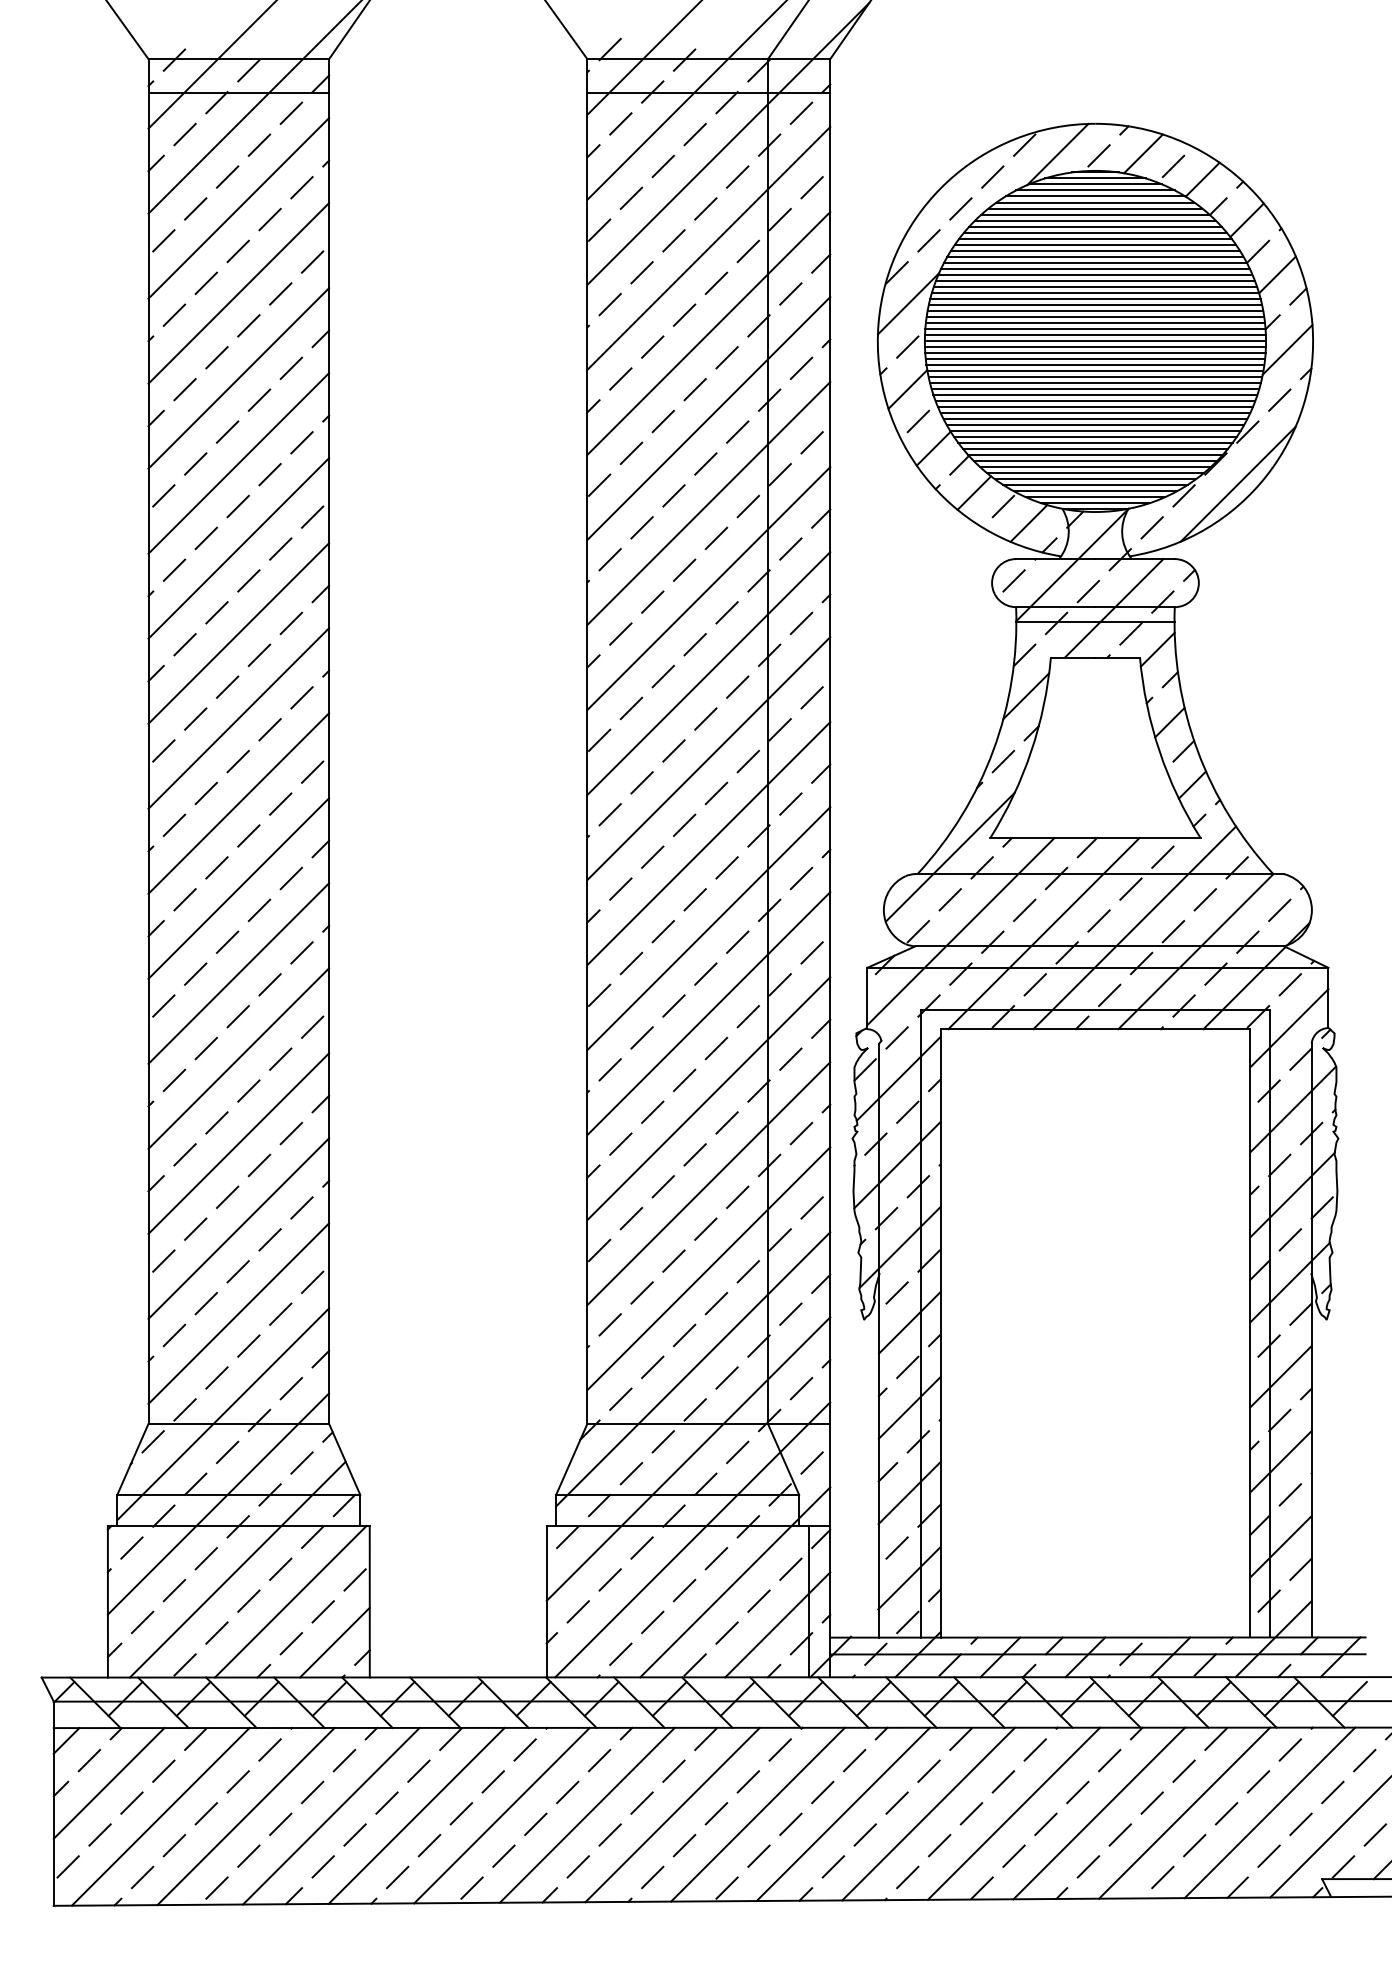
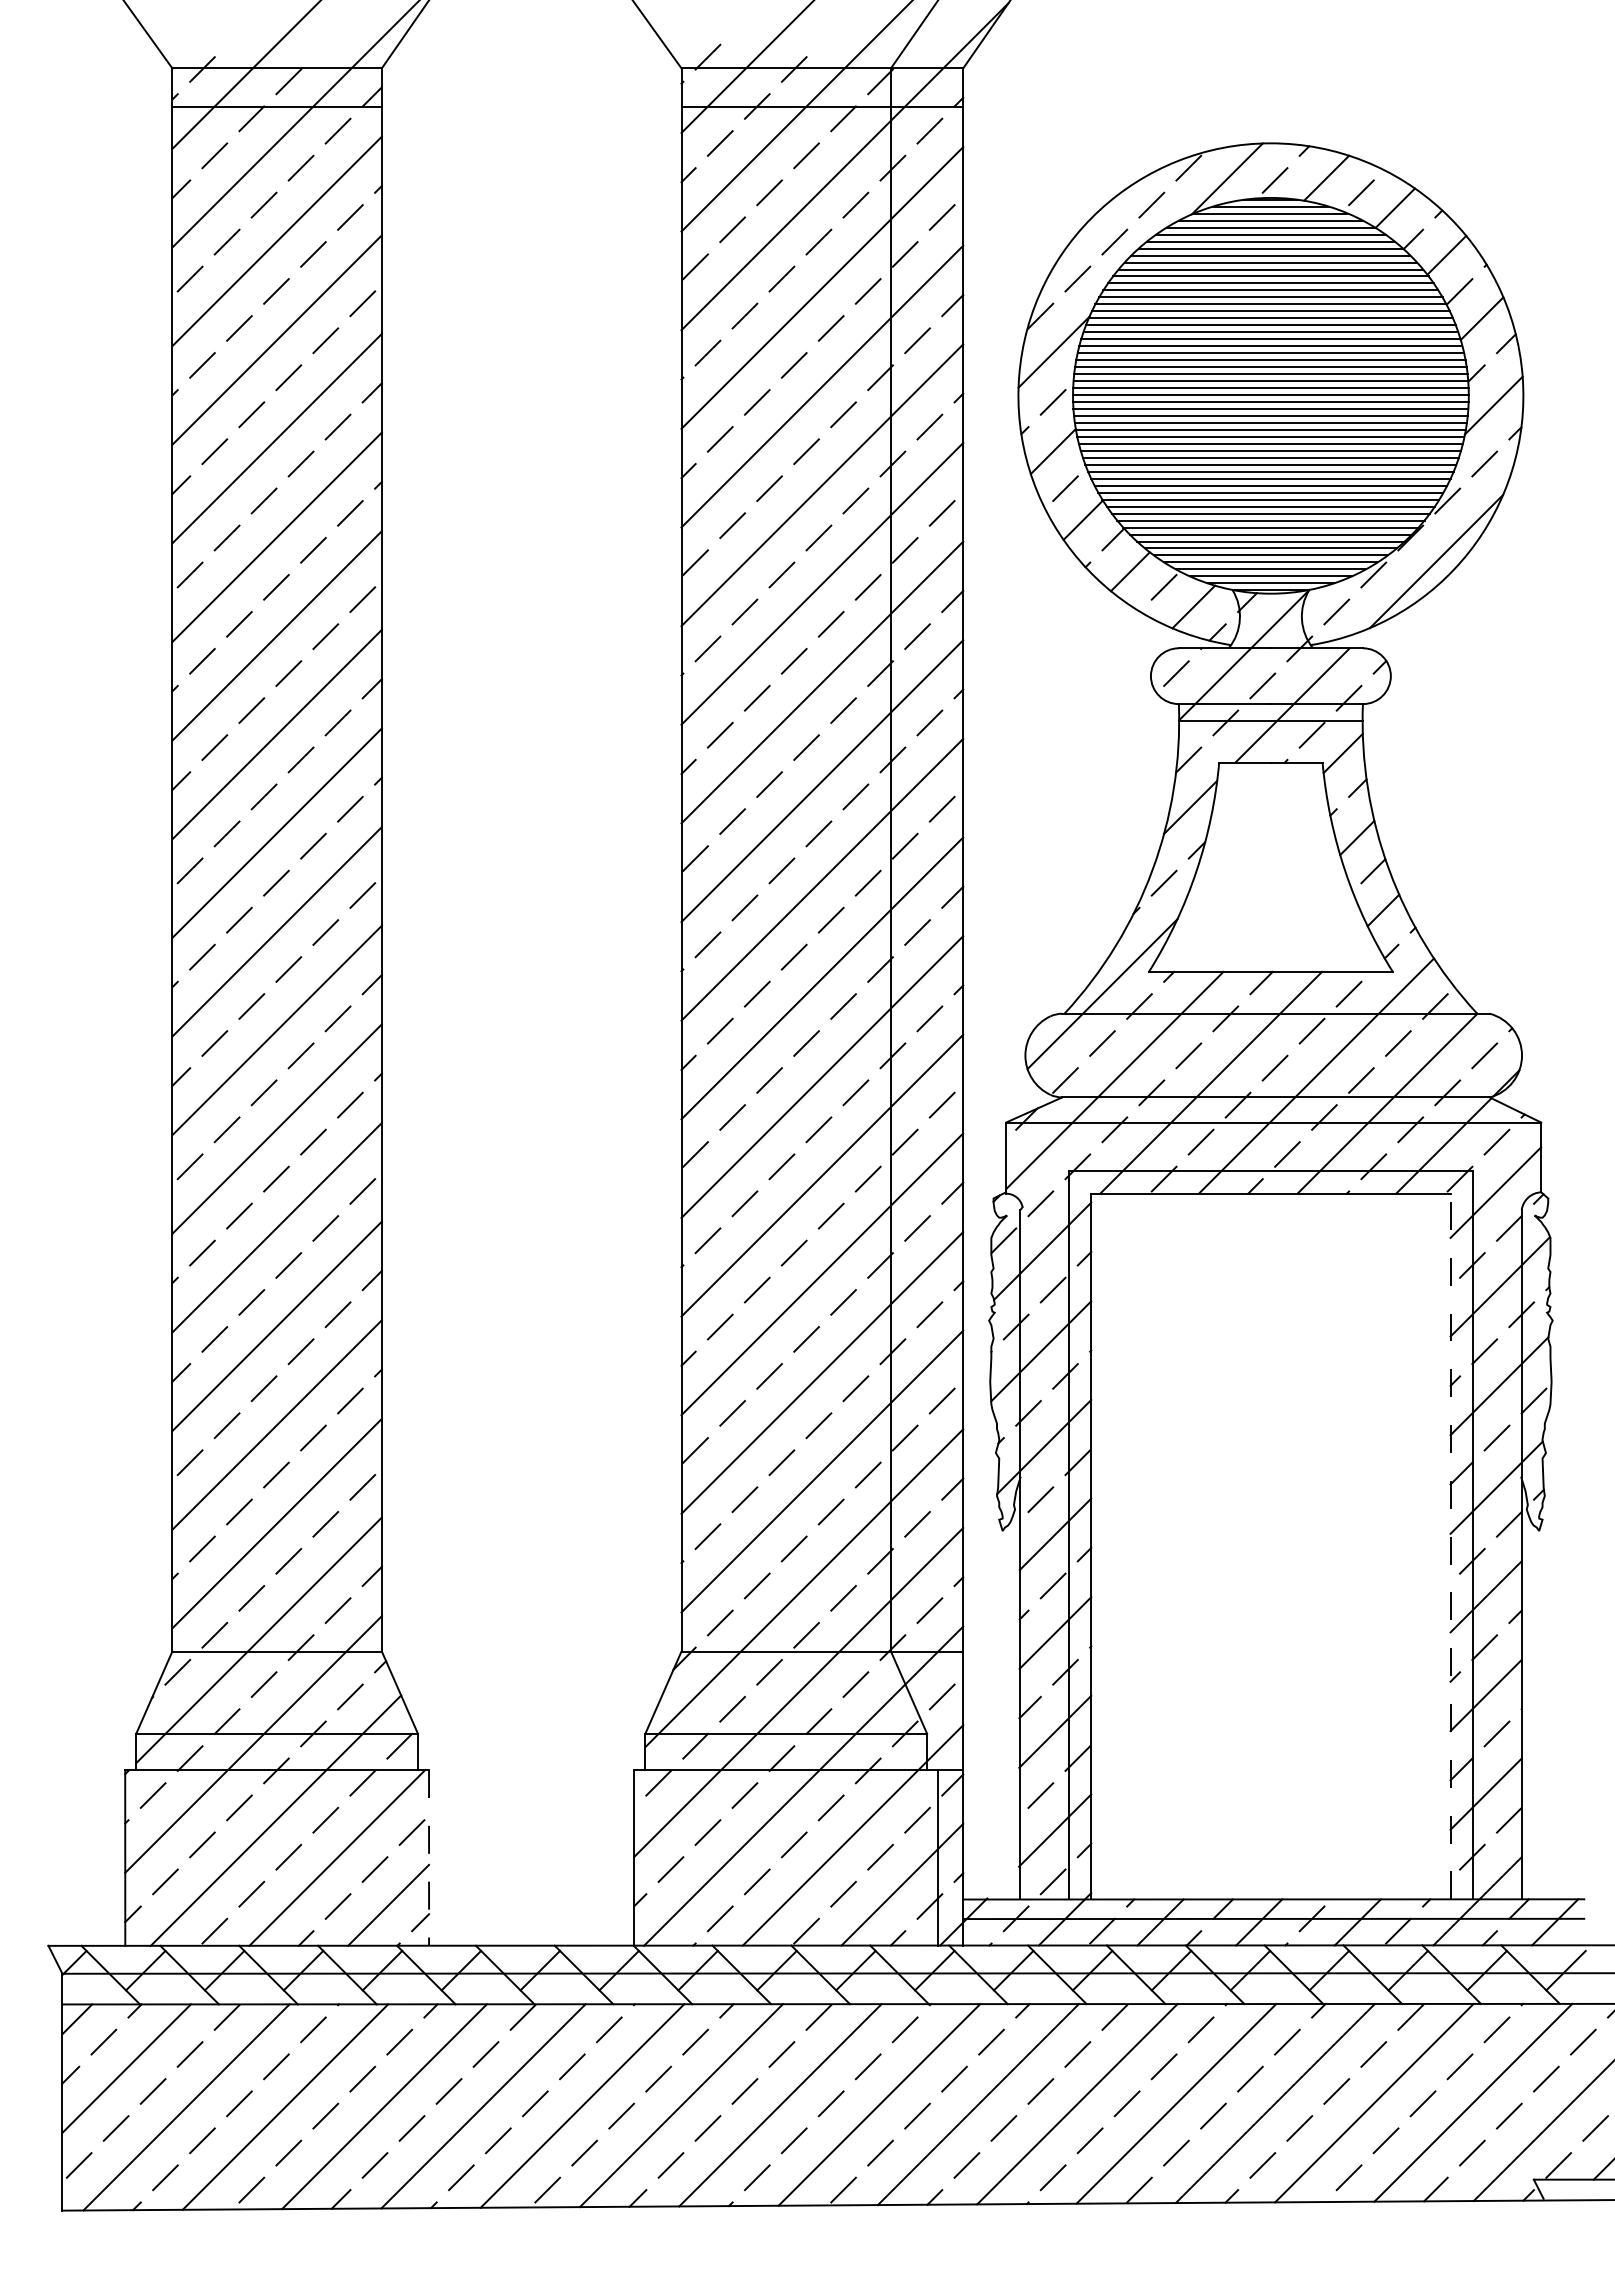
line: (1250, 1333) -> (1450, 1546), solid -> dashed
line: (370, 1601) -> (429, 1857), solid -> dashed

